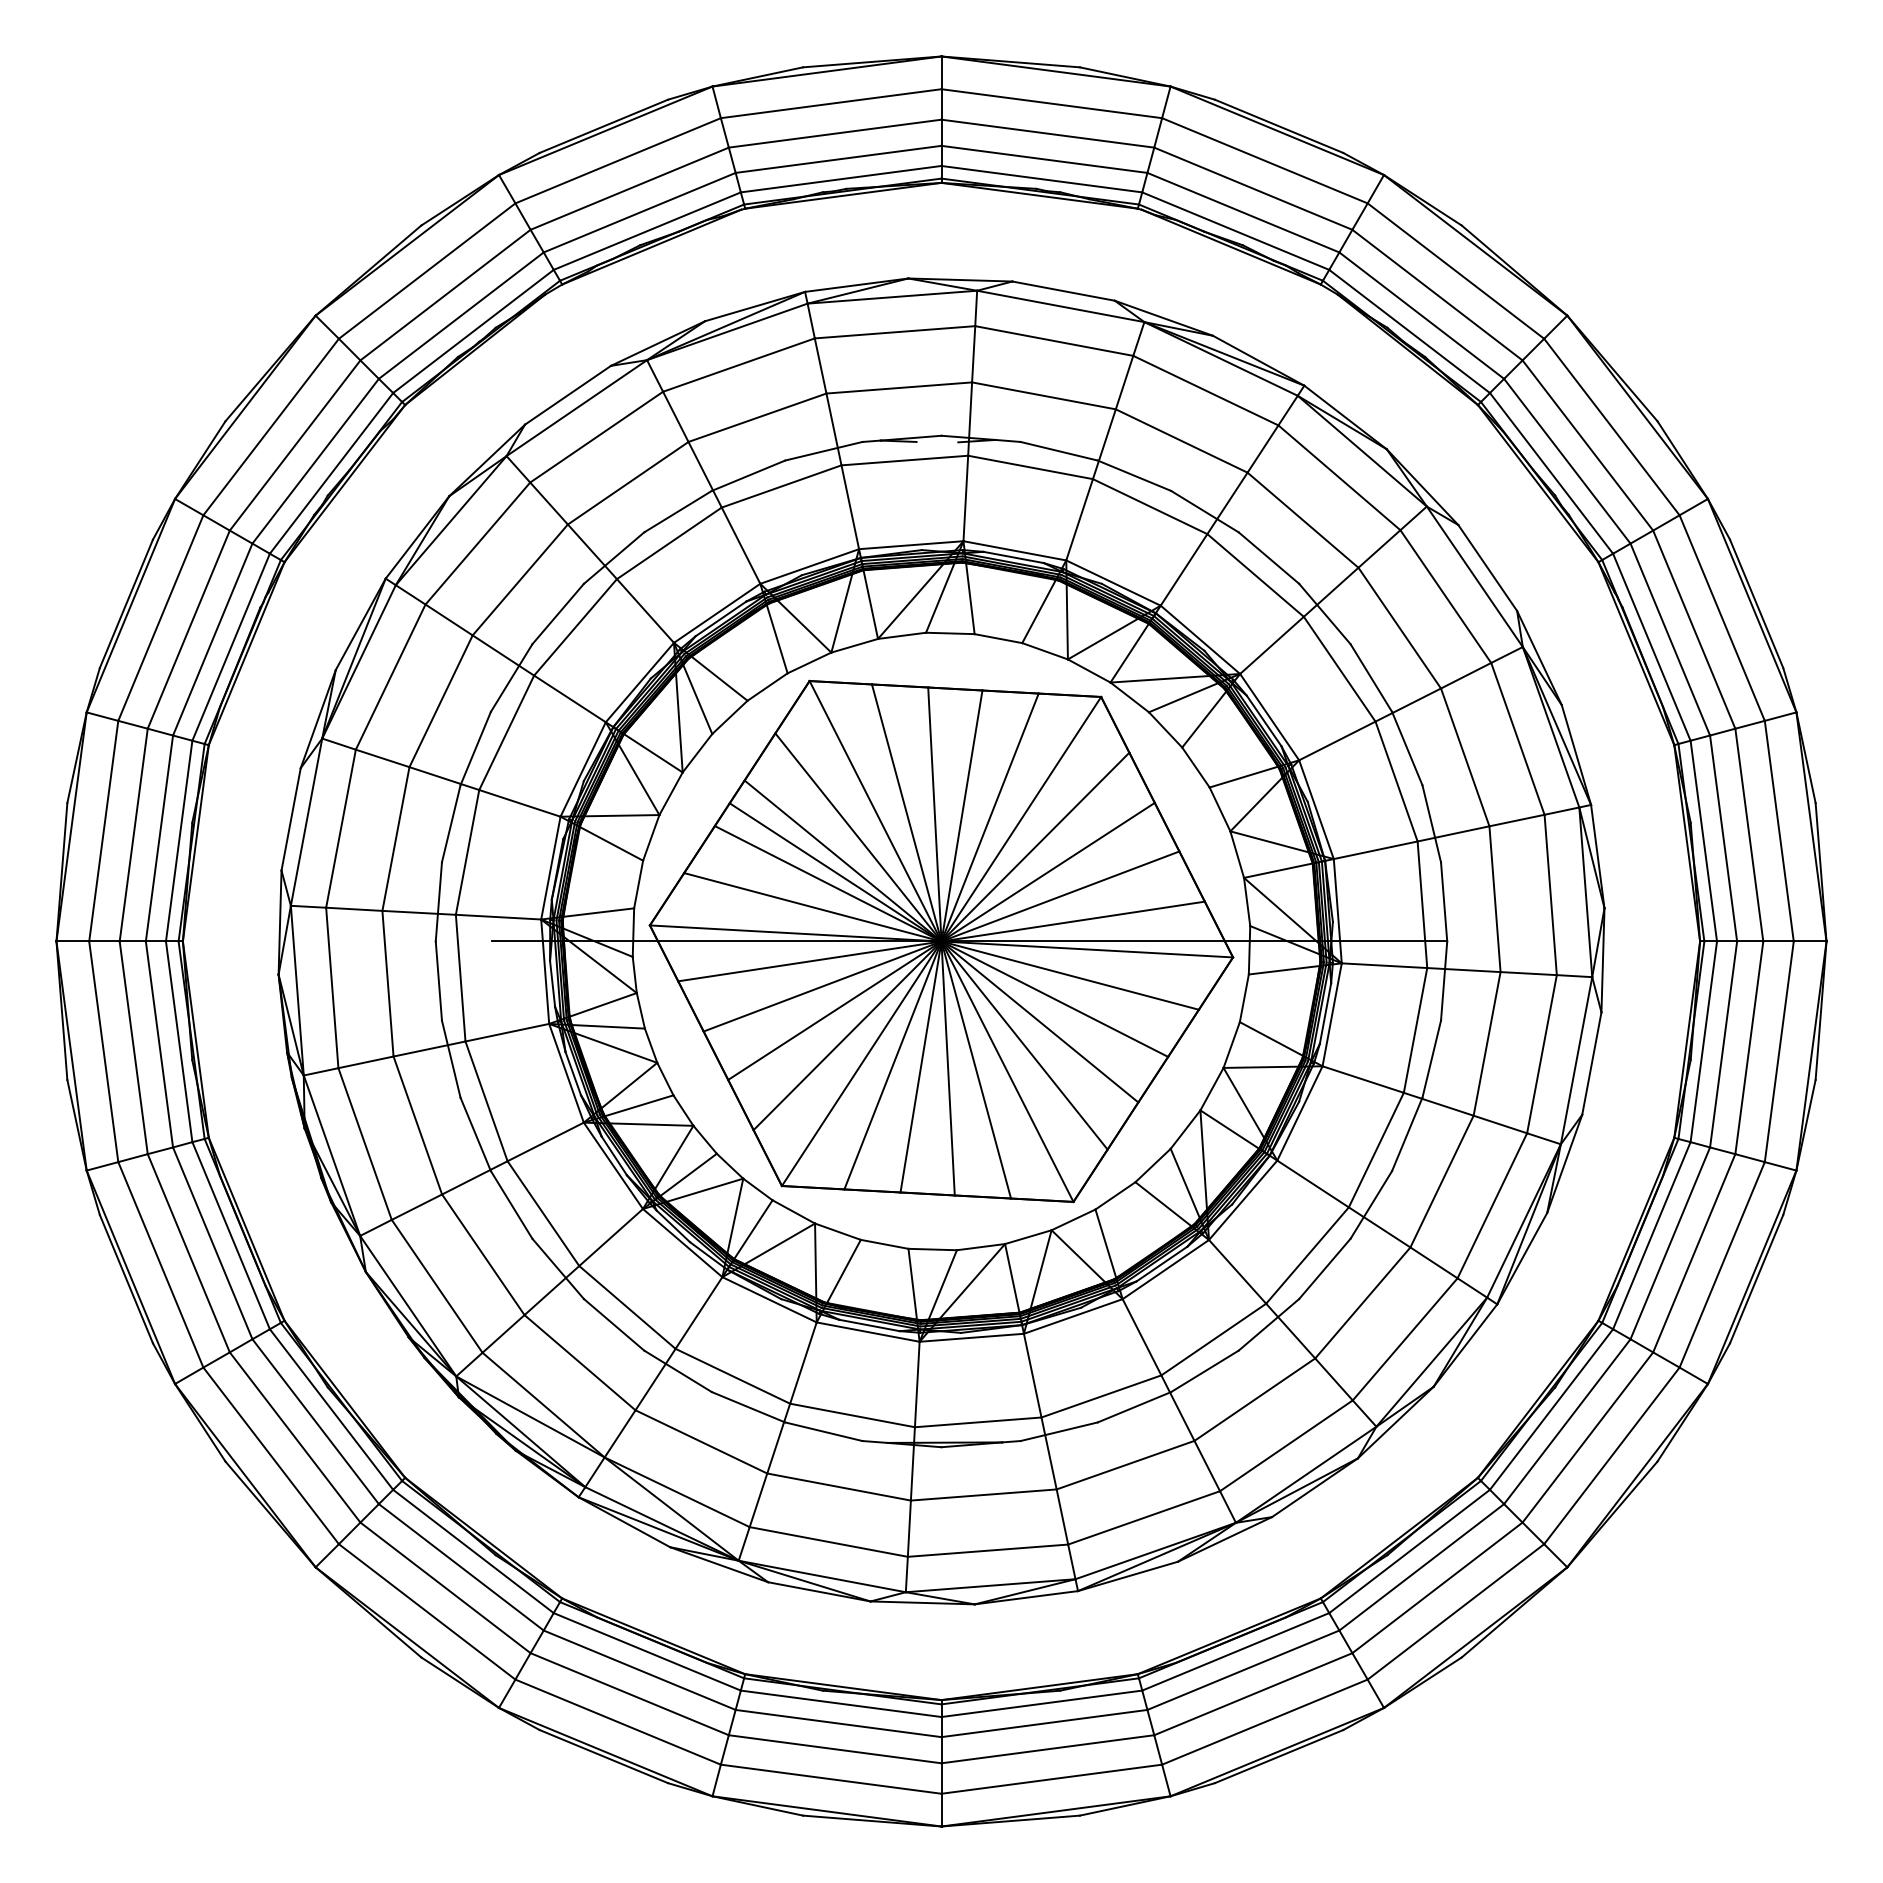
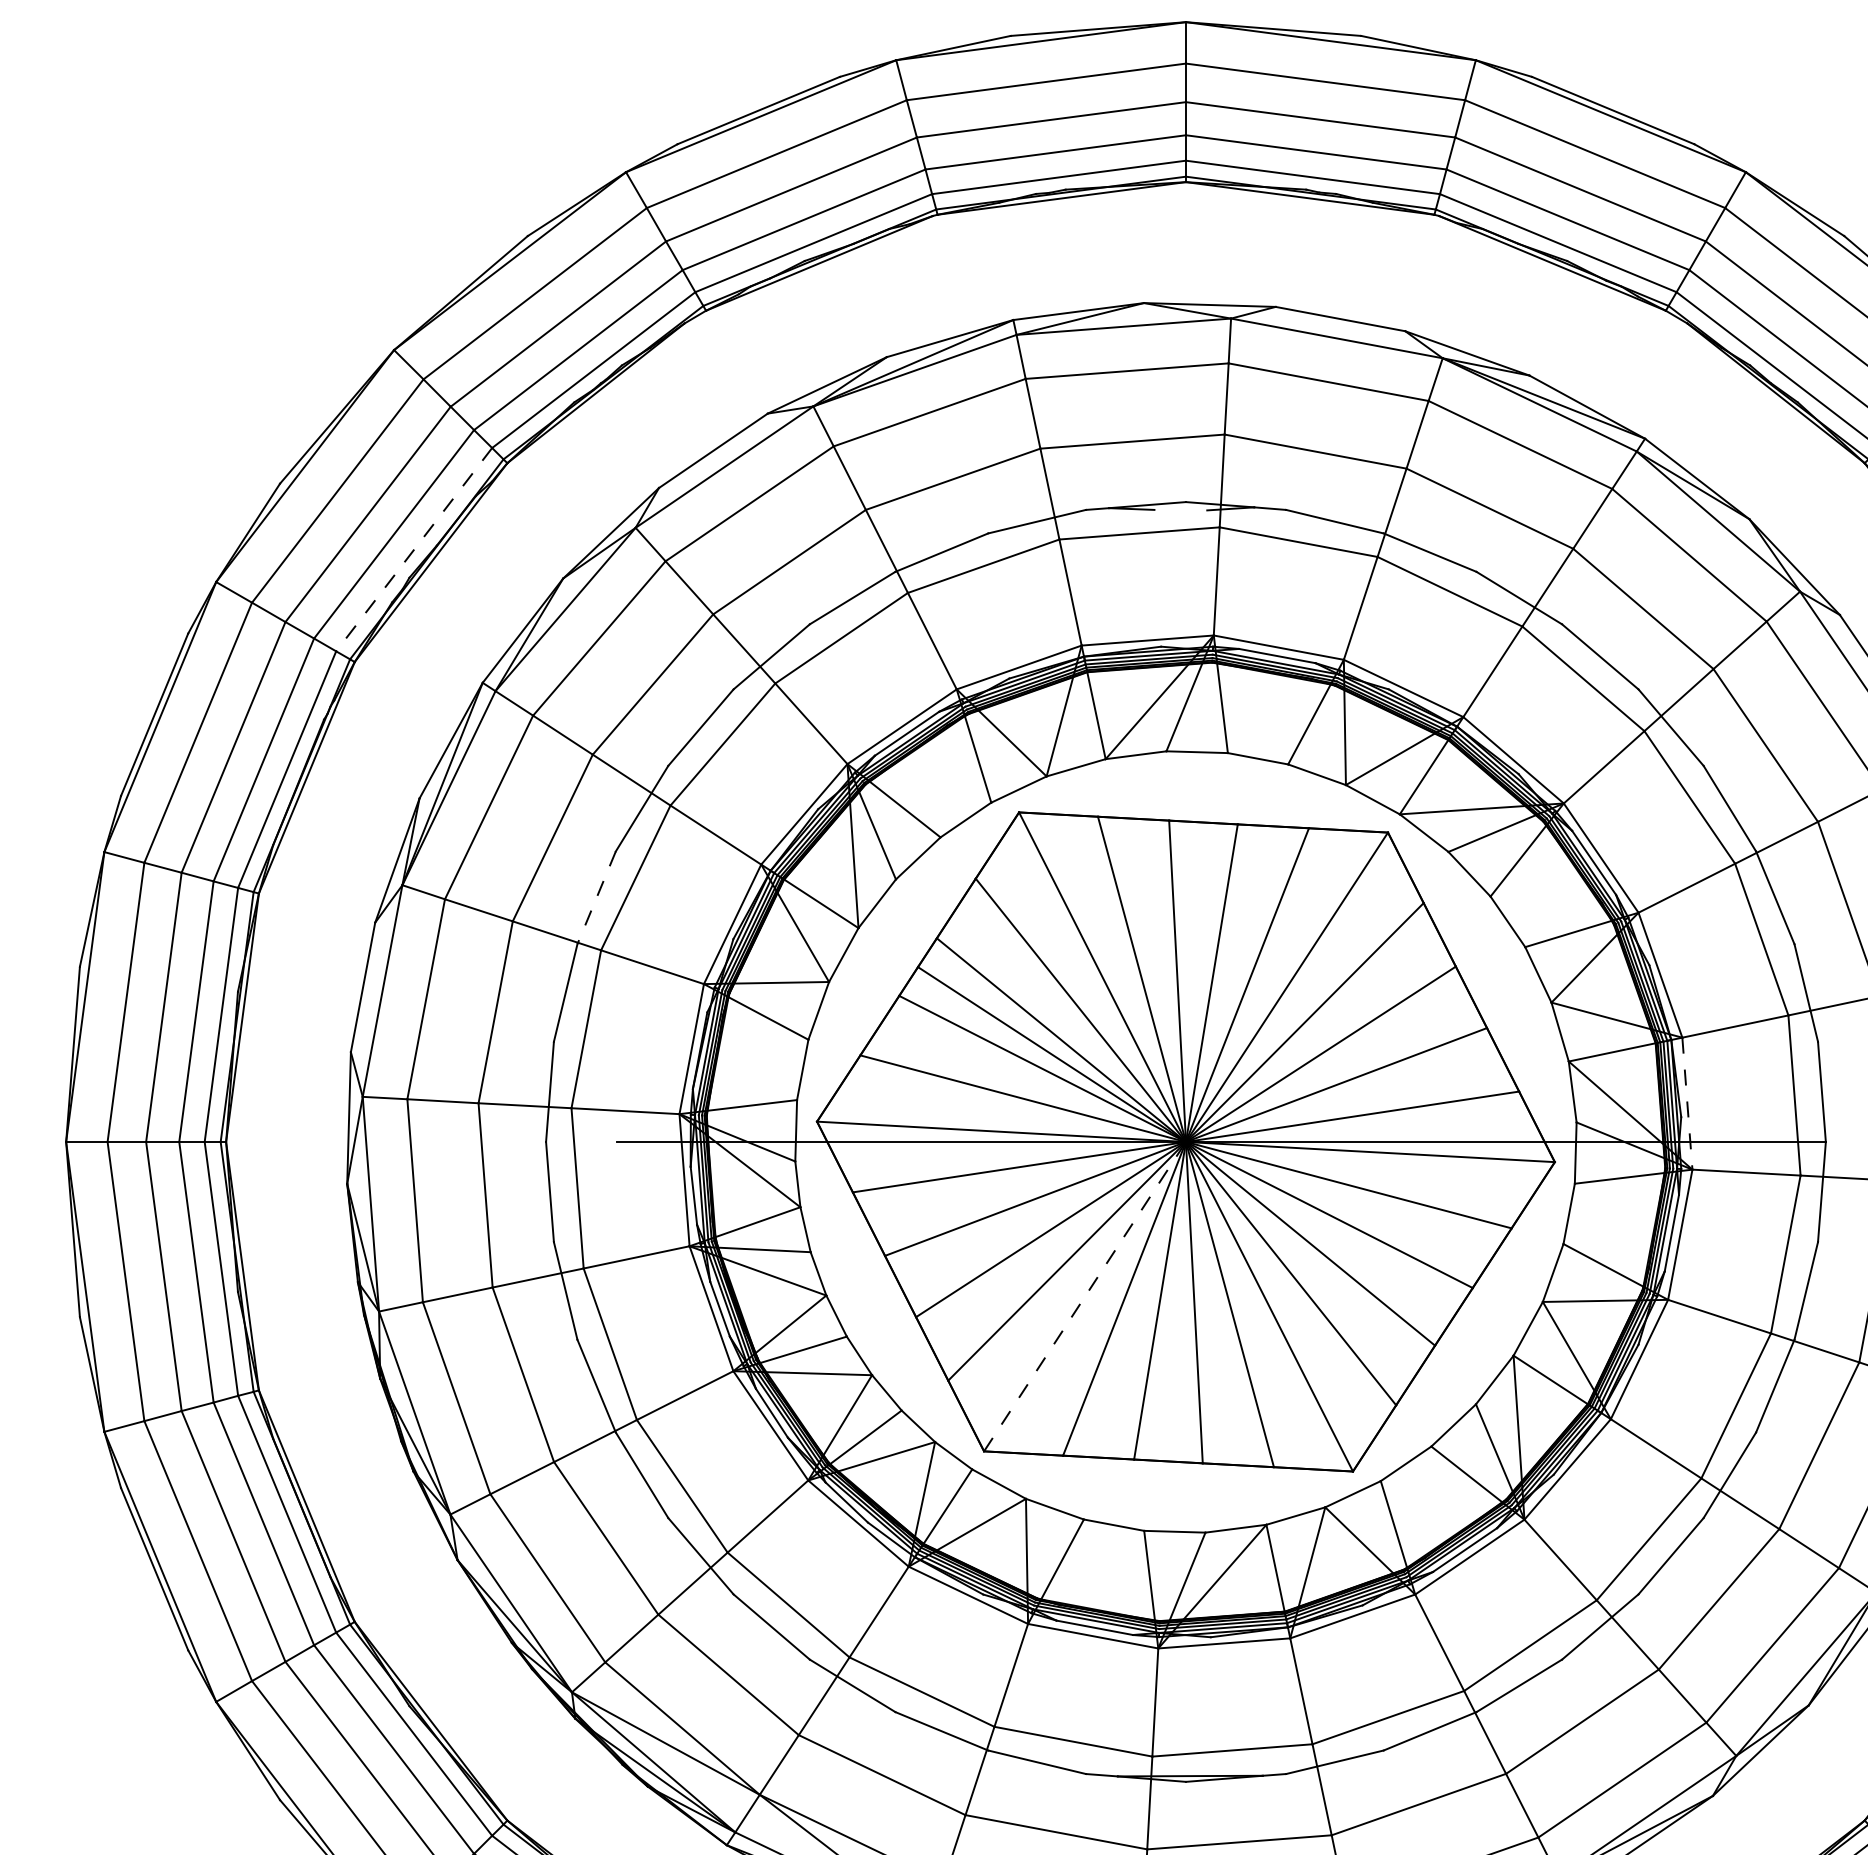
line: (331, 473) -> (414, 549), solid -> dashed
line: (475, 748) -> (596, 897), solid -> dashed
line: (1337, 911) -> (1687, 1104), solid -> dashed
line: (861, 1063) -> (1084, 1296), solid -> dashed

